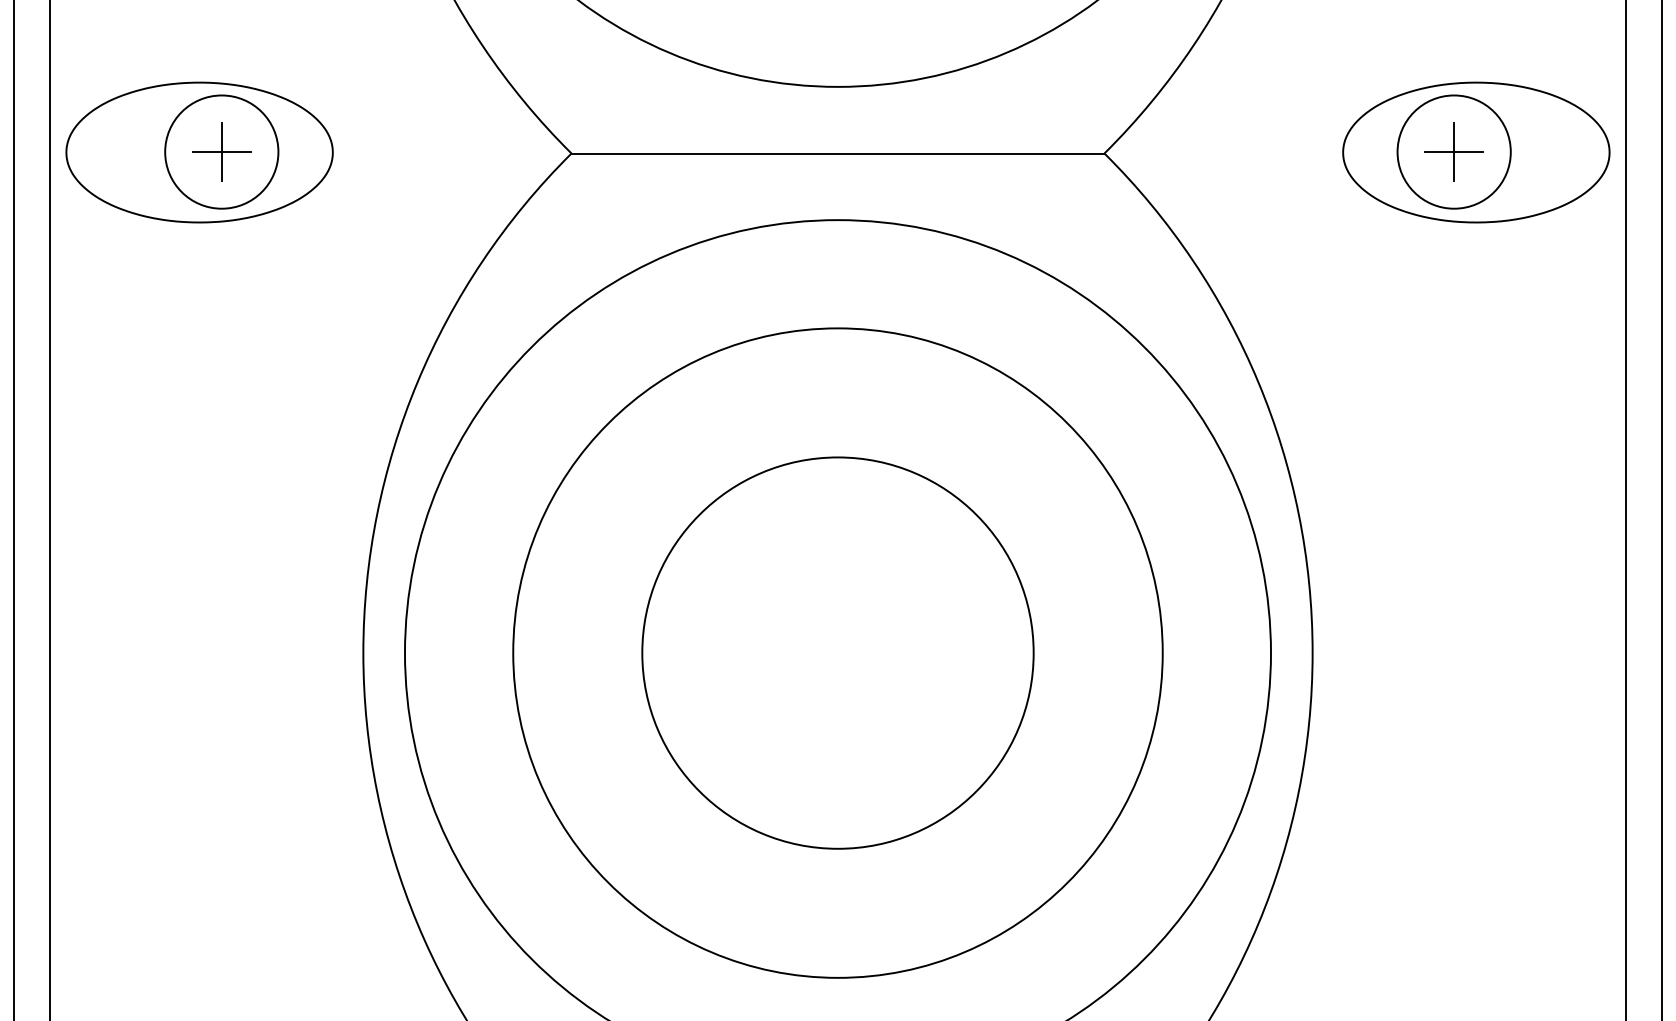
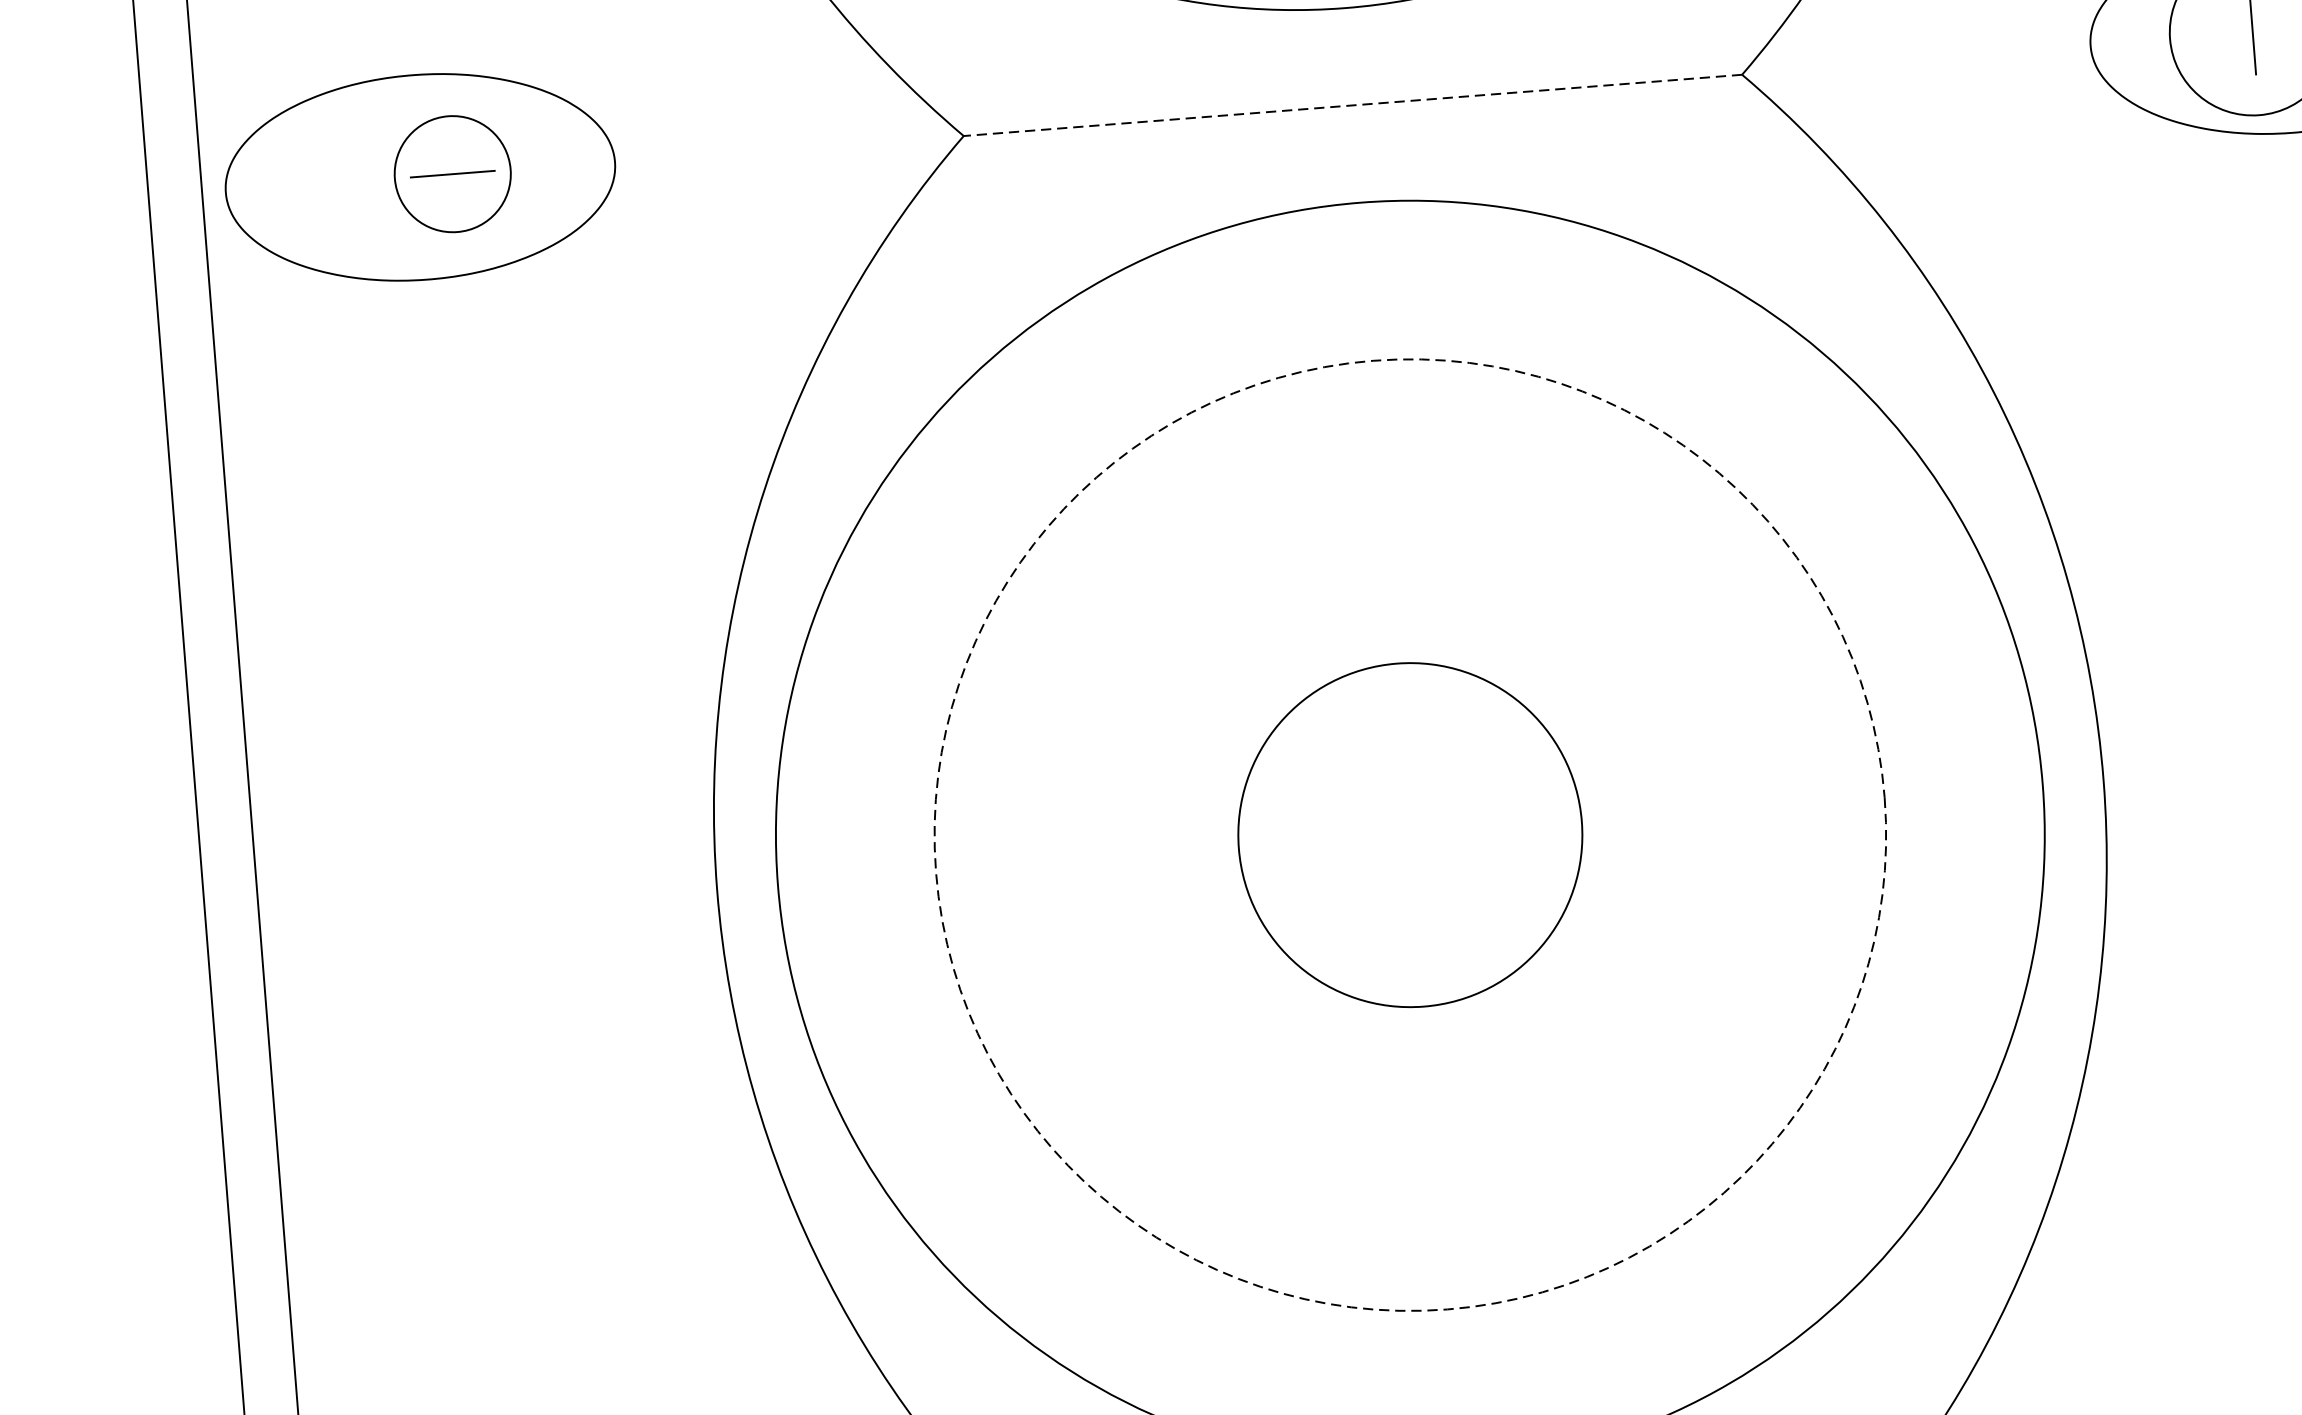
circle: (221, 151) -> (452, 173), size x0.7
line: (221, 151) -> (452, 173), removed
line: (1453, 152) -> (2251, 33), removed
line: (837, 153) -> (1352, 105), solid -> dashed
circle: (837, 652) -> (1409, 834), size x0.6
circle: (837, 652) -> (1409, 834), solid -> dashed

